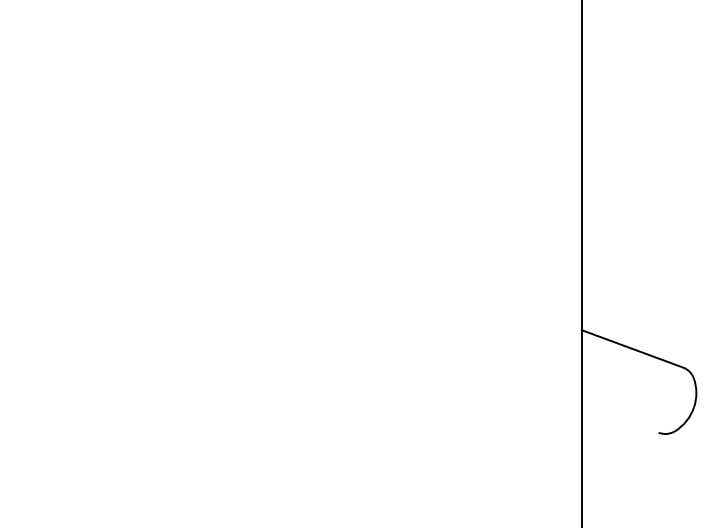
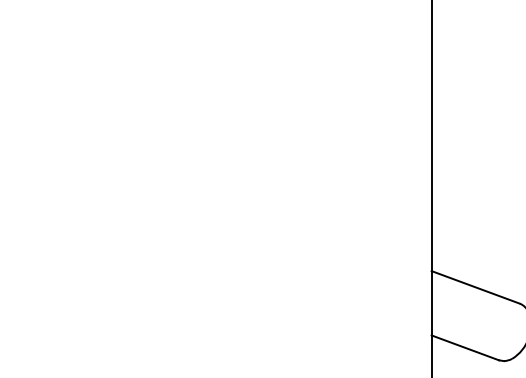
line: (620, 418) -> (465, 347), added

